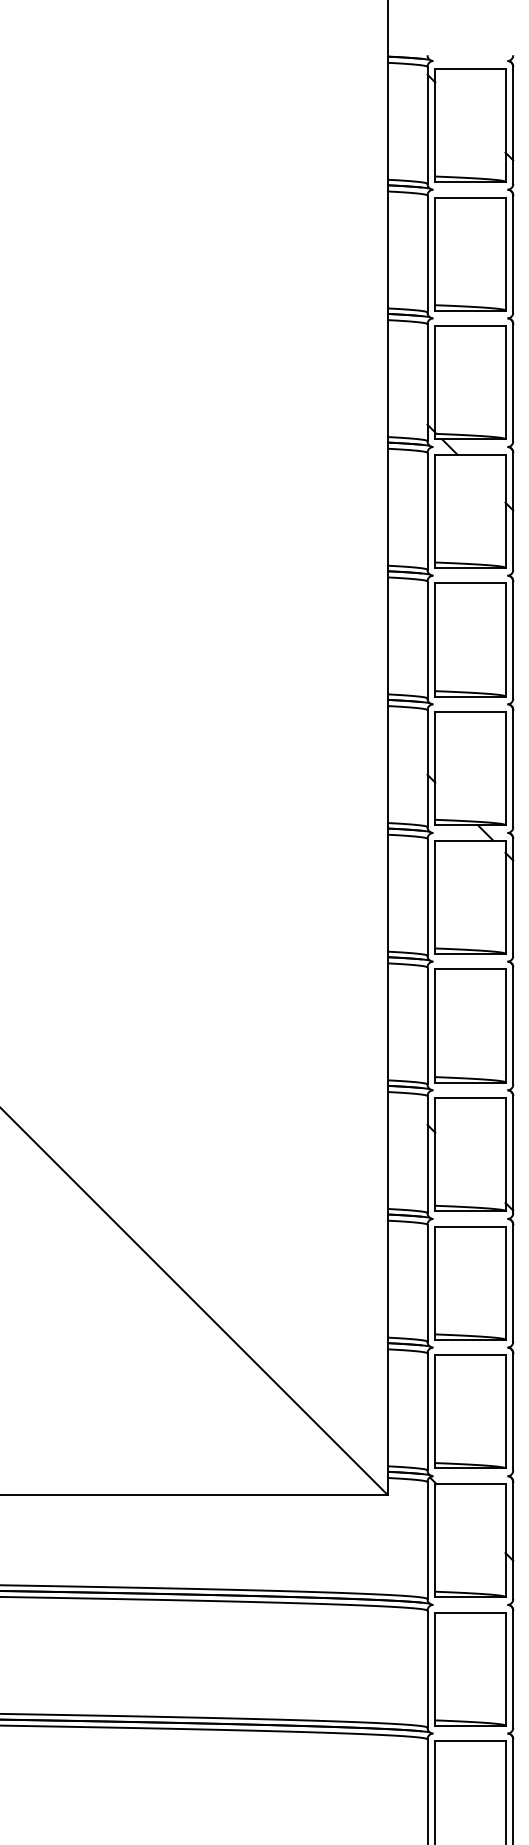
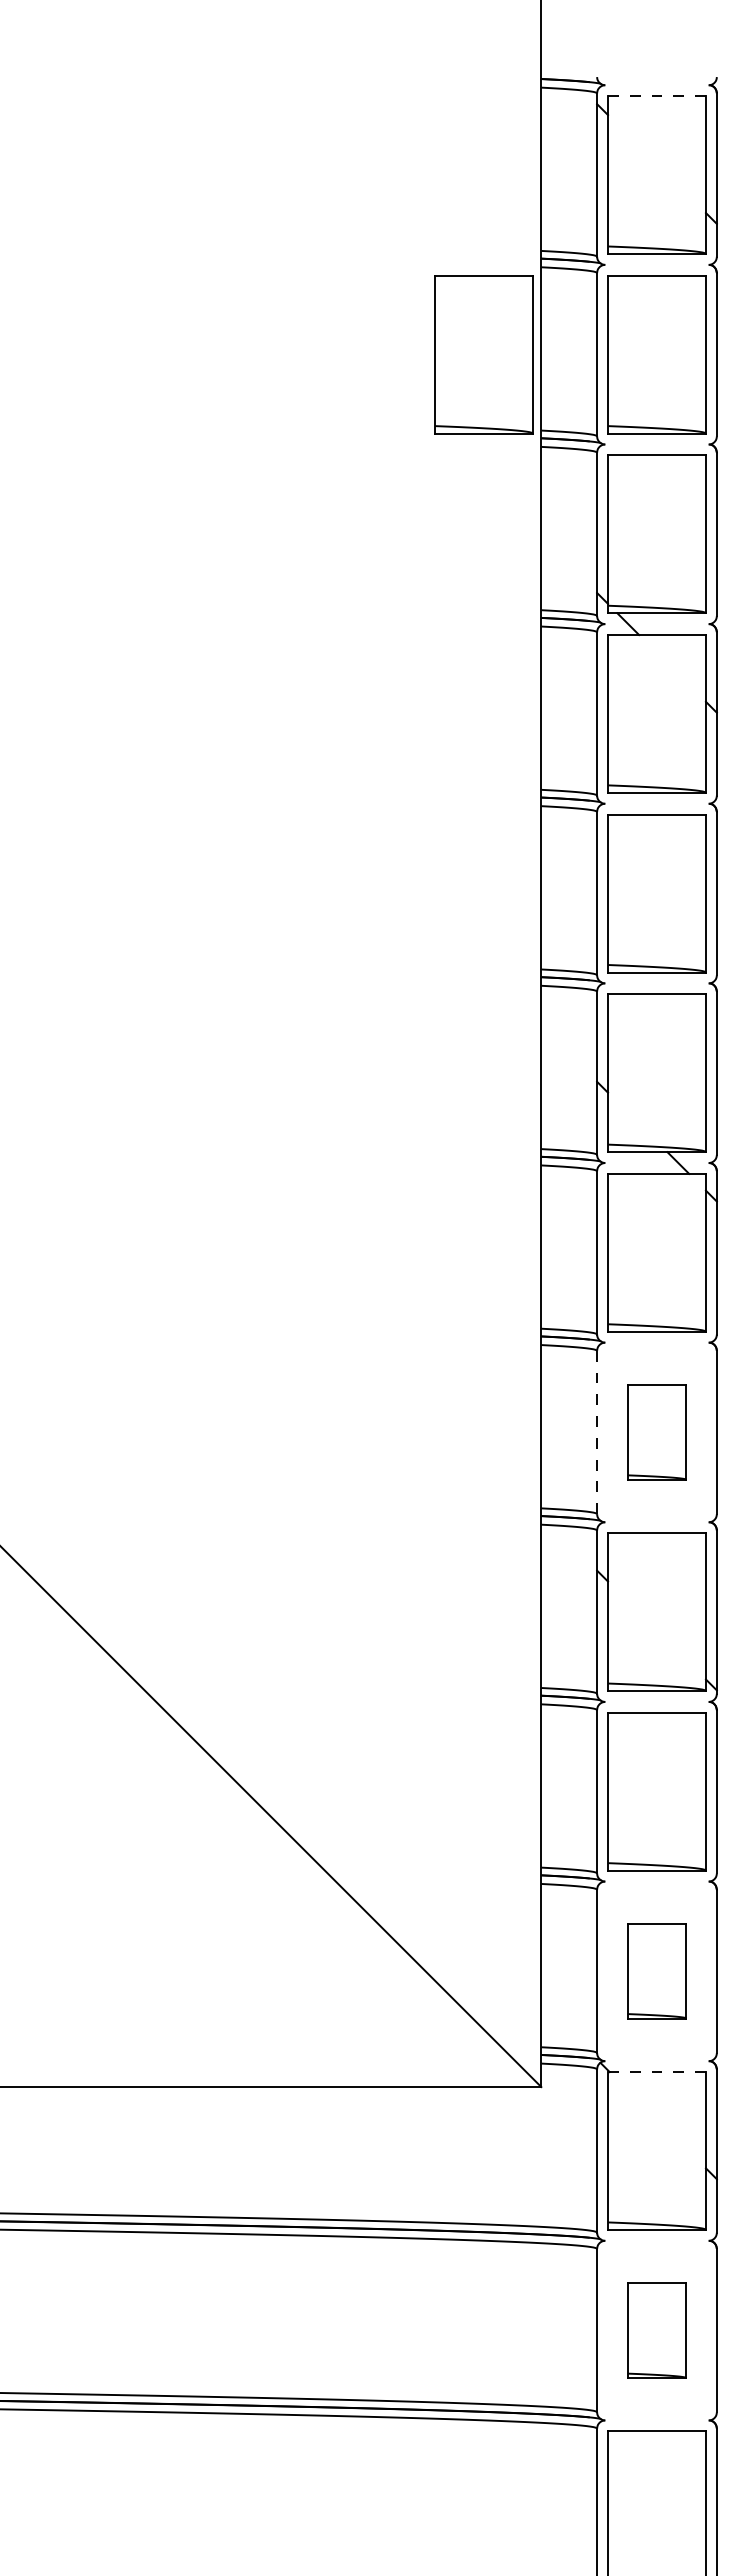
line: (470, 69) -> (657, 96), solid -> dashed
part: (346, 253) -> (483, 354), added
line: (427, 1025) -> (597, 1432), solid -> dashed
part: (470, 1025) -> (656, 1432), size x0.6
part: (470, 1411) -> (656, 1970), size x0.6
line: (470, 1484) -> (657, 2072), solid -> dashed
part: (470, 1669) -> (656, 2330), size x0.6

